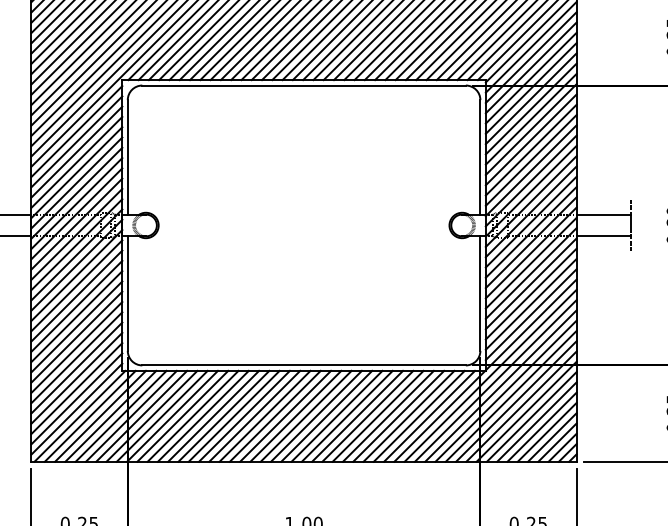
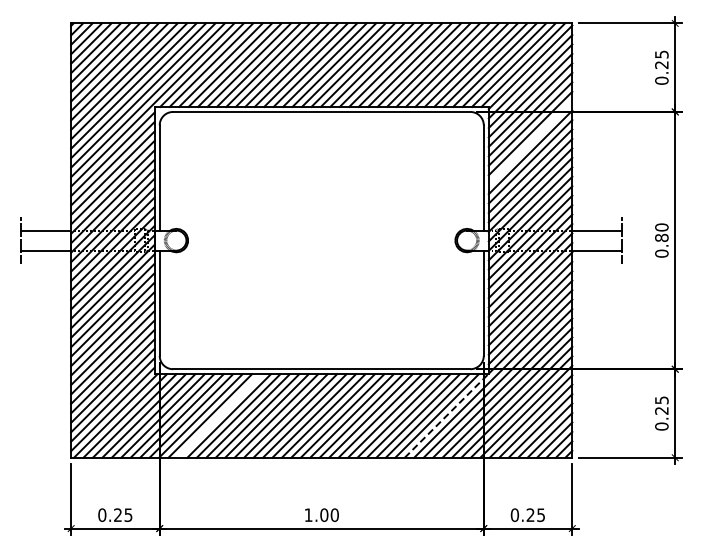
line: (531, 118) -> (530, 142), removed
line: (192, 415) -> (219, 415), removed
line: (439, 415) -> (446, 415), solid -> dashed

